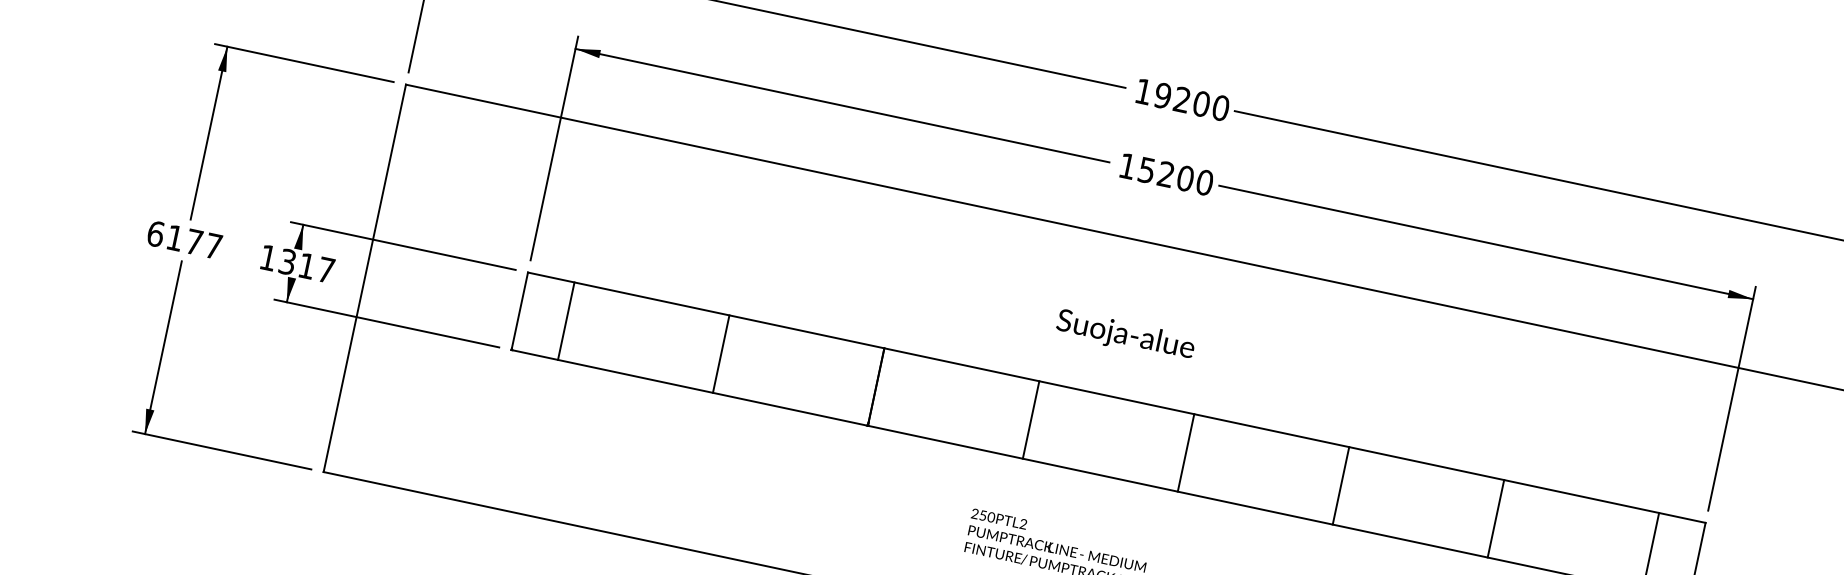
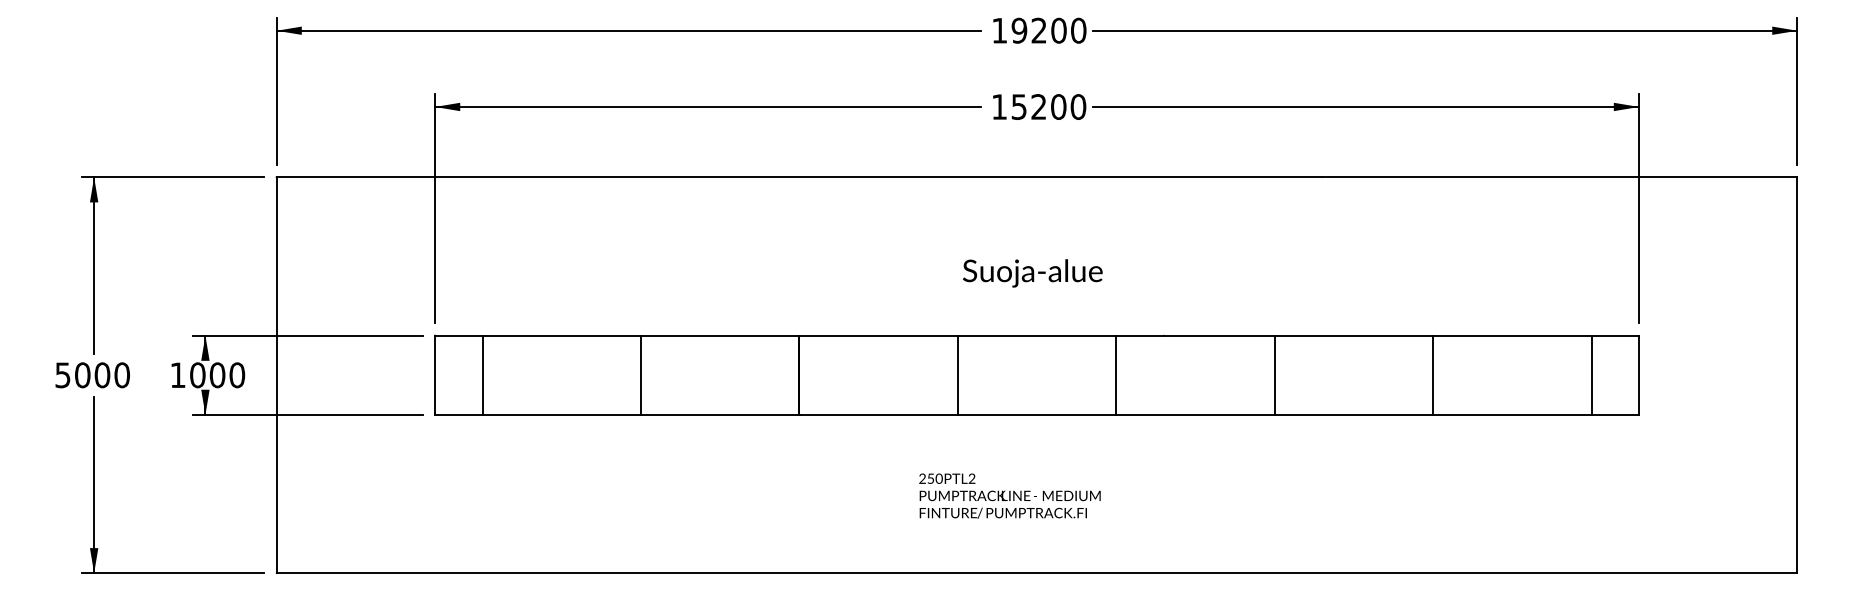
text: (184, 240) -> (92, 375), 6177 -> 5000
text: (306, 266) -> (217, 375), 1317 -> 1000

